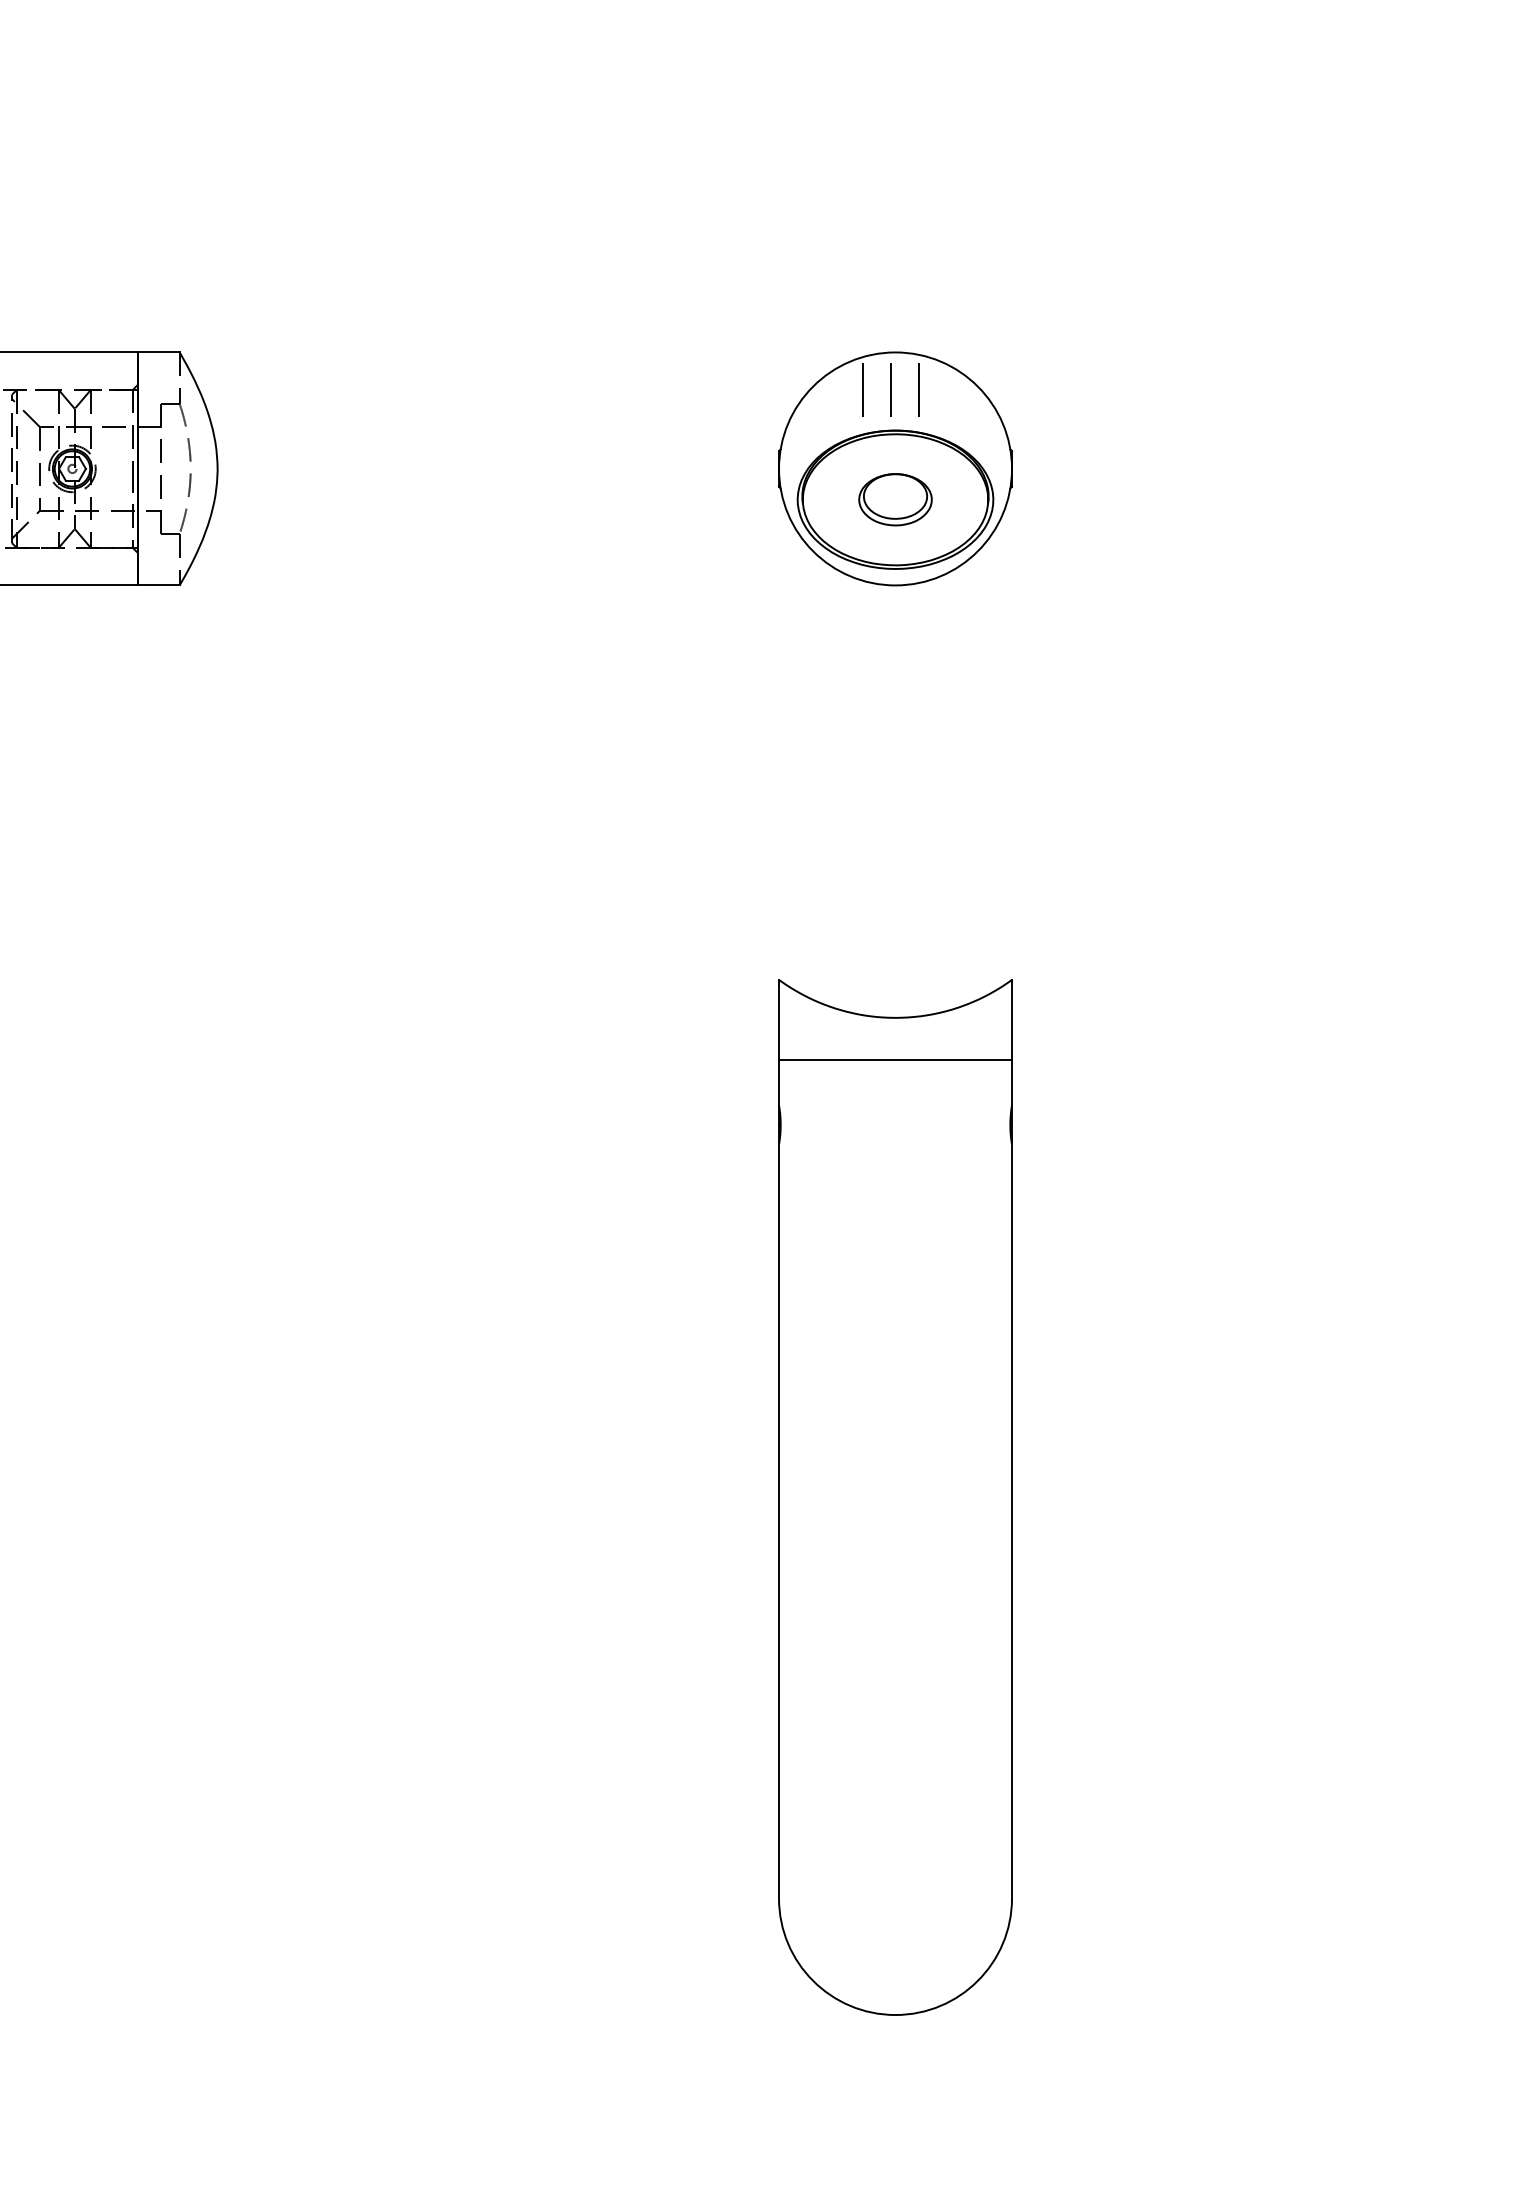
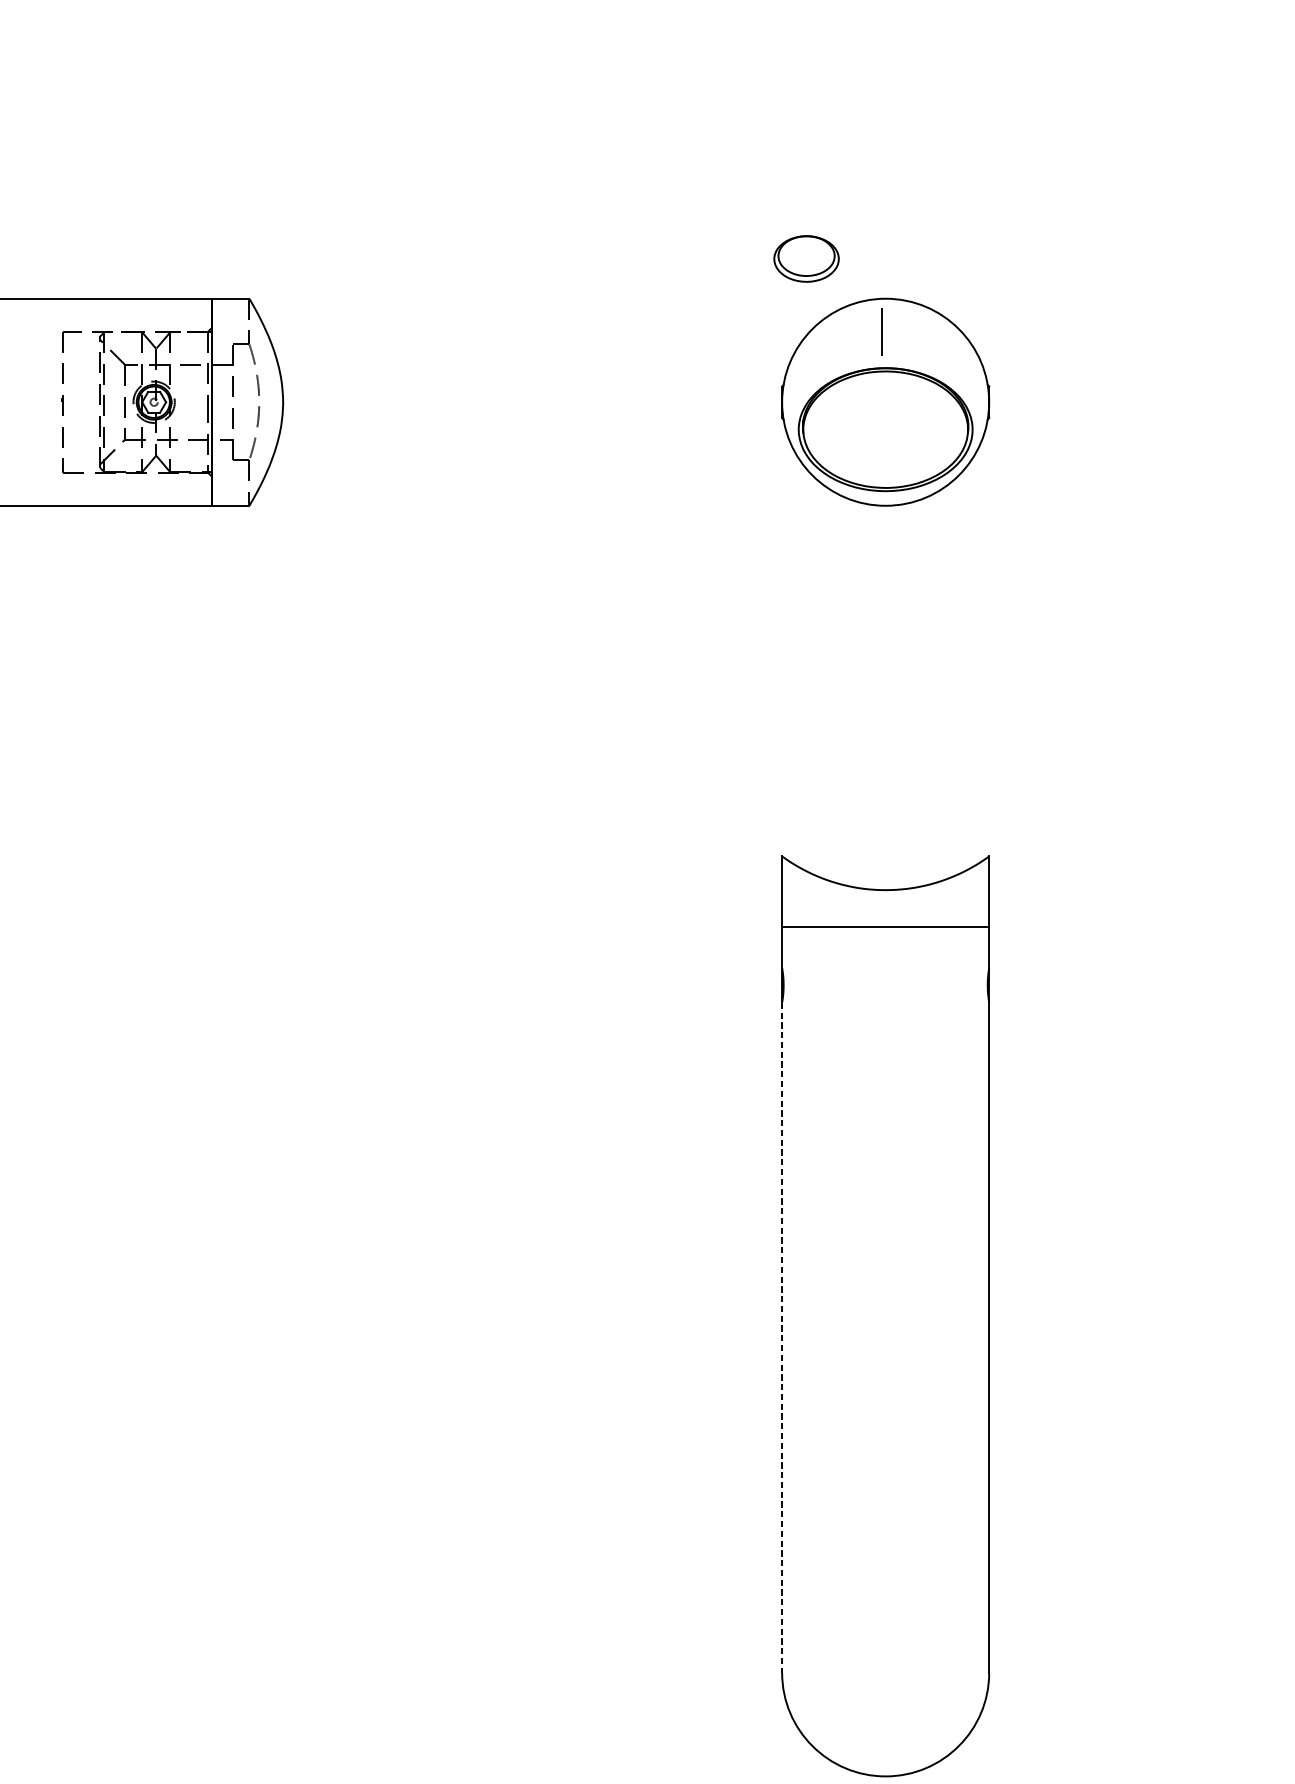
line: (863, 389) -> (857, 331), removed
line: (919, 389) -> (906, 331), removed
part: (895, 499) -> (806, 258), moved
line: (779, 1521) -> (782, 1337), solid -> dashed

